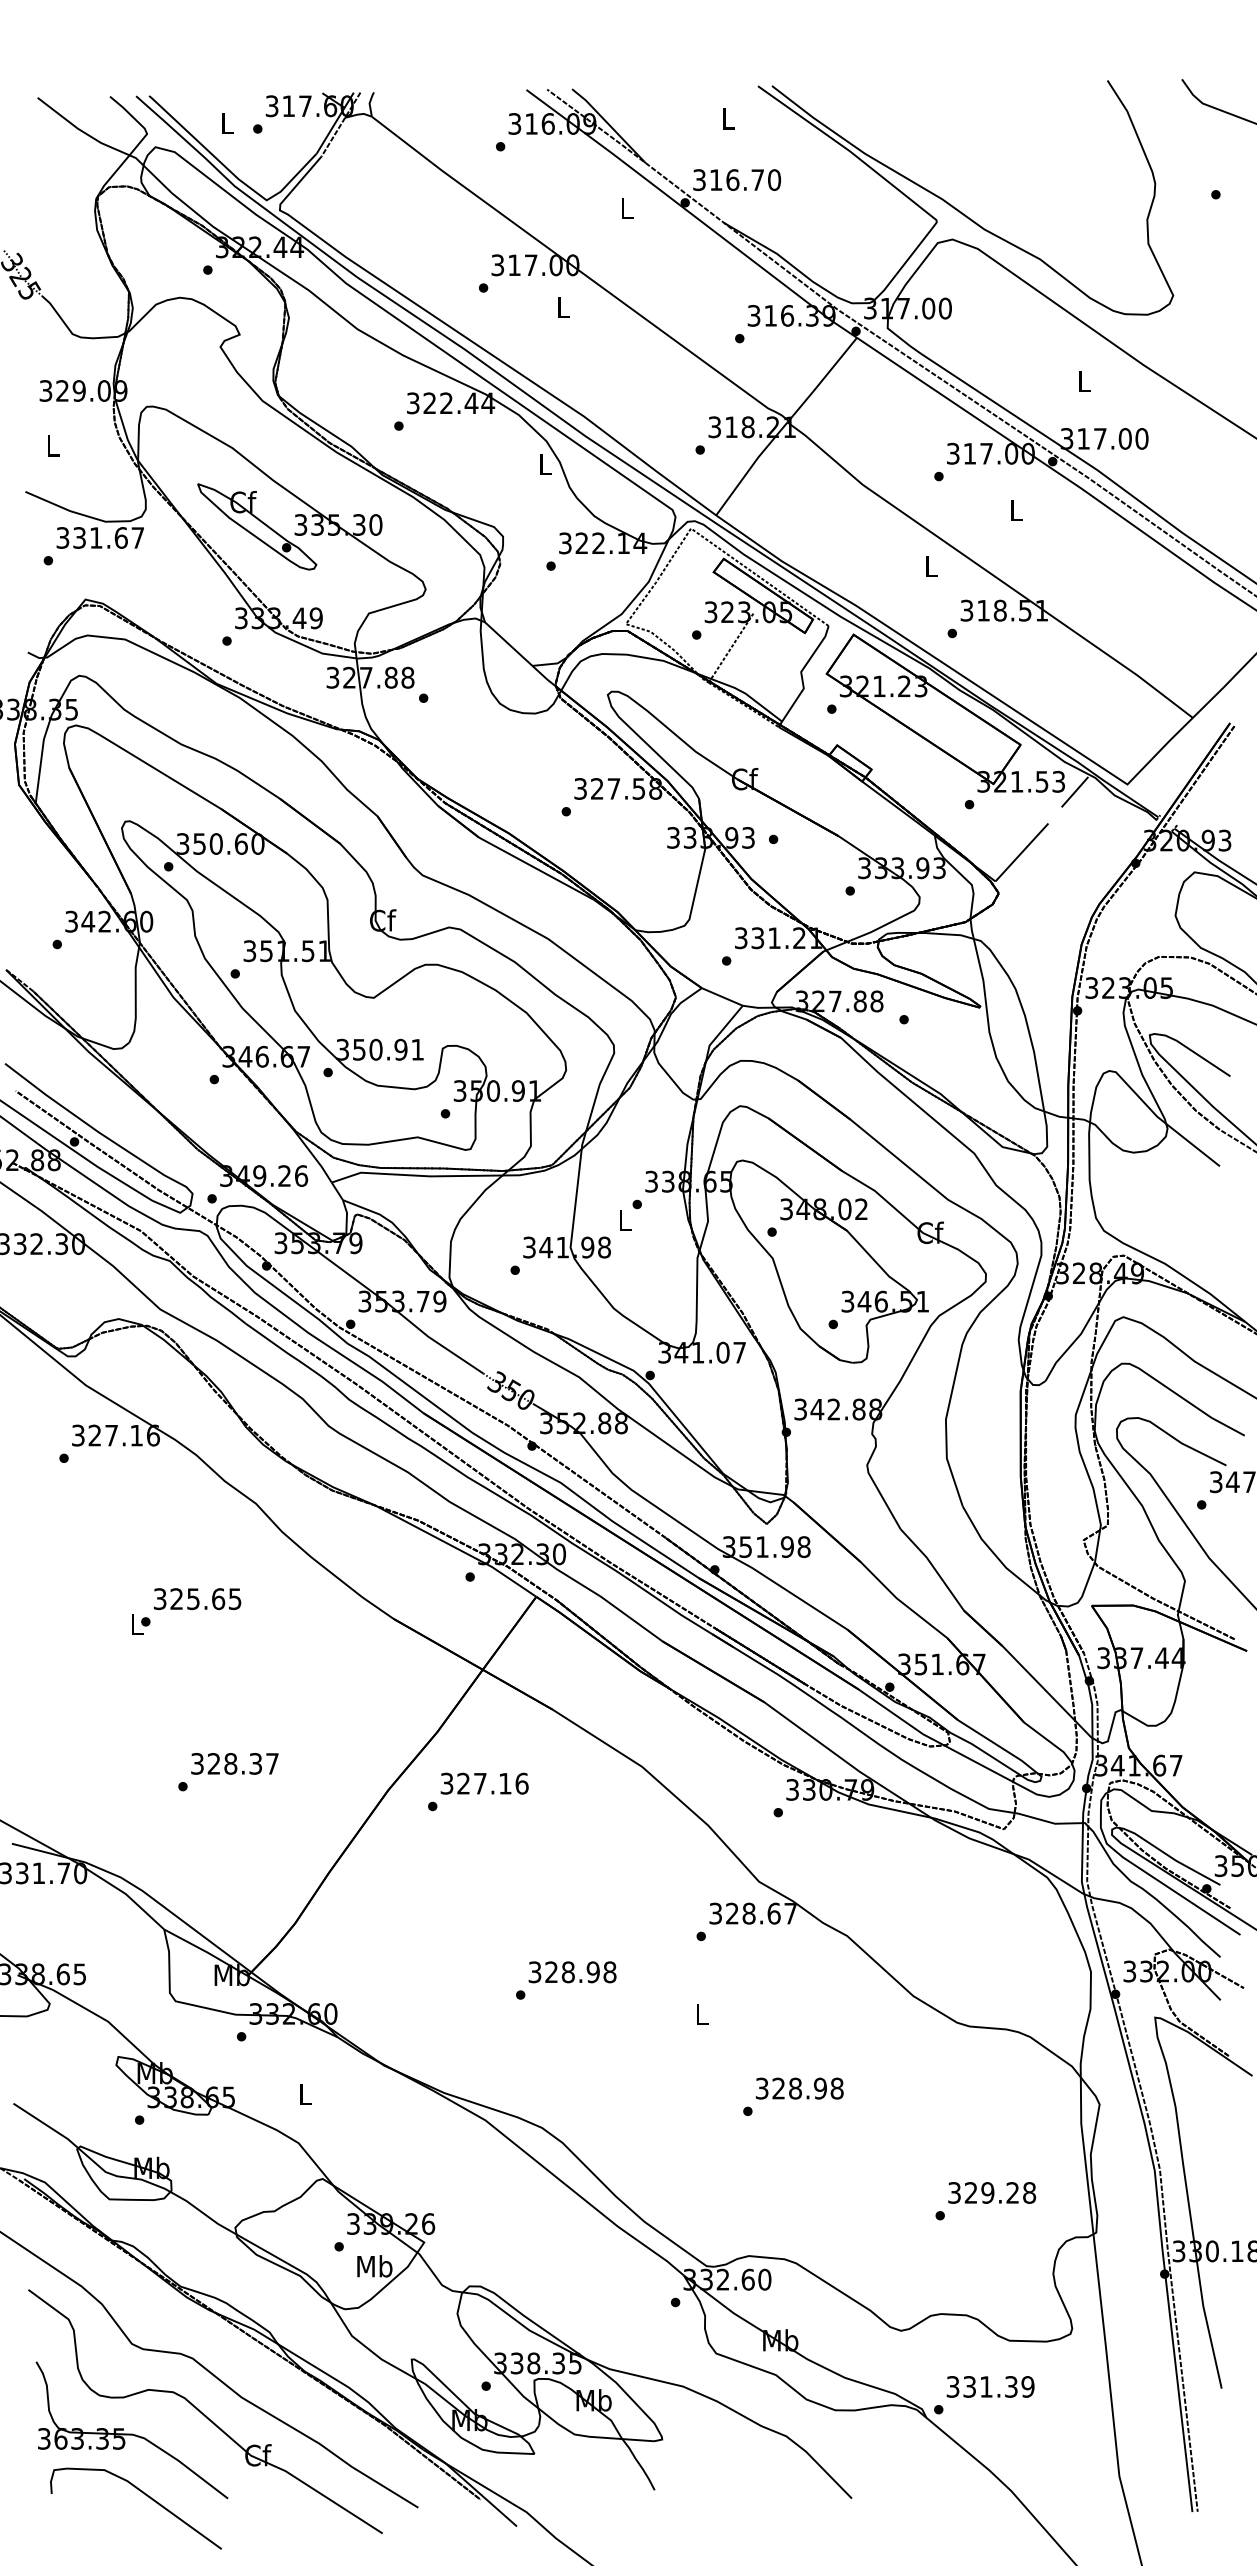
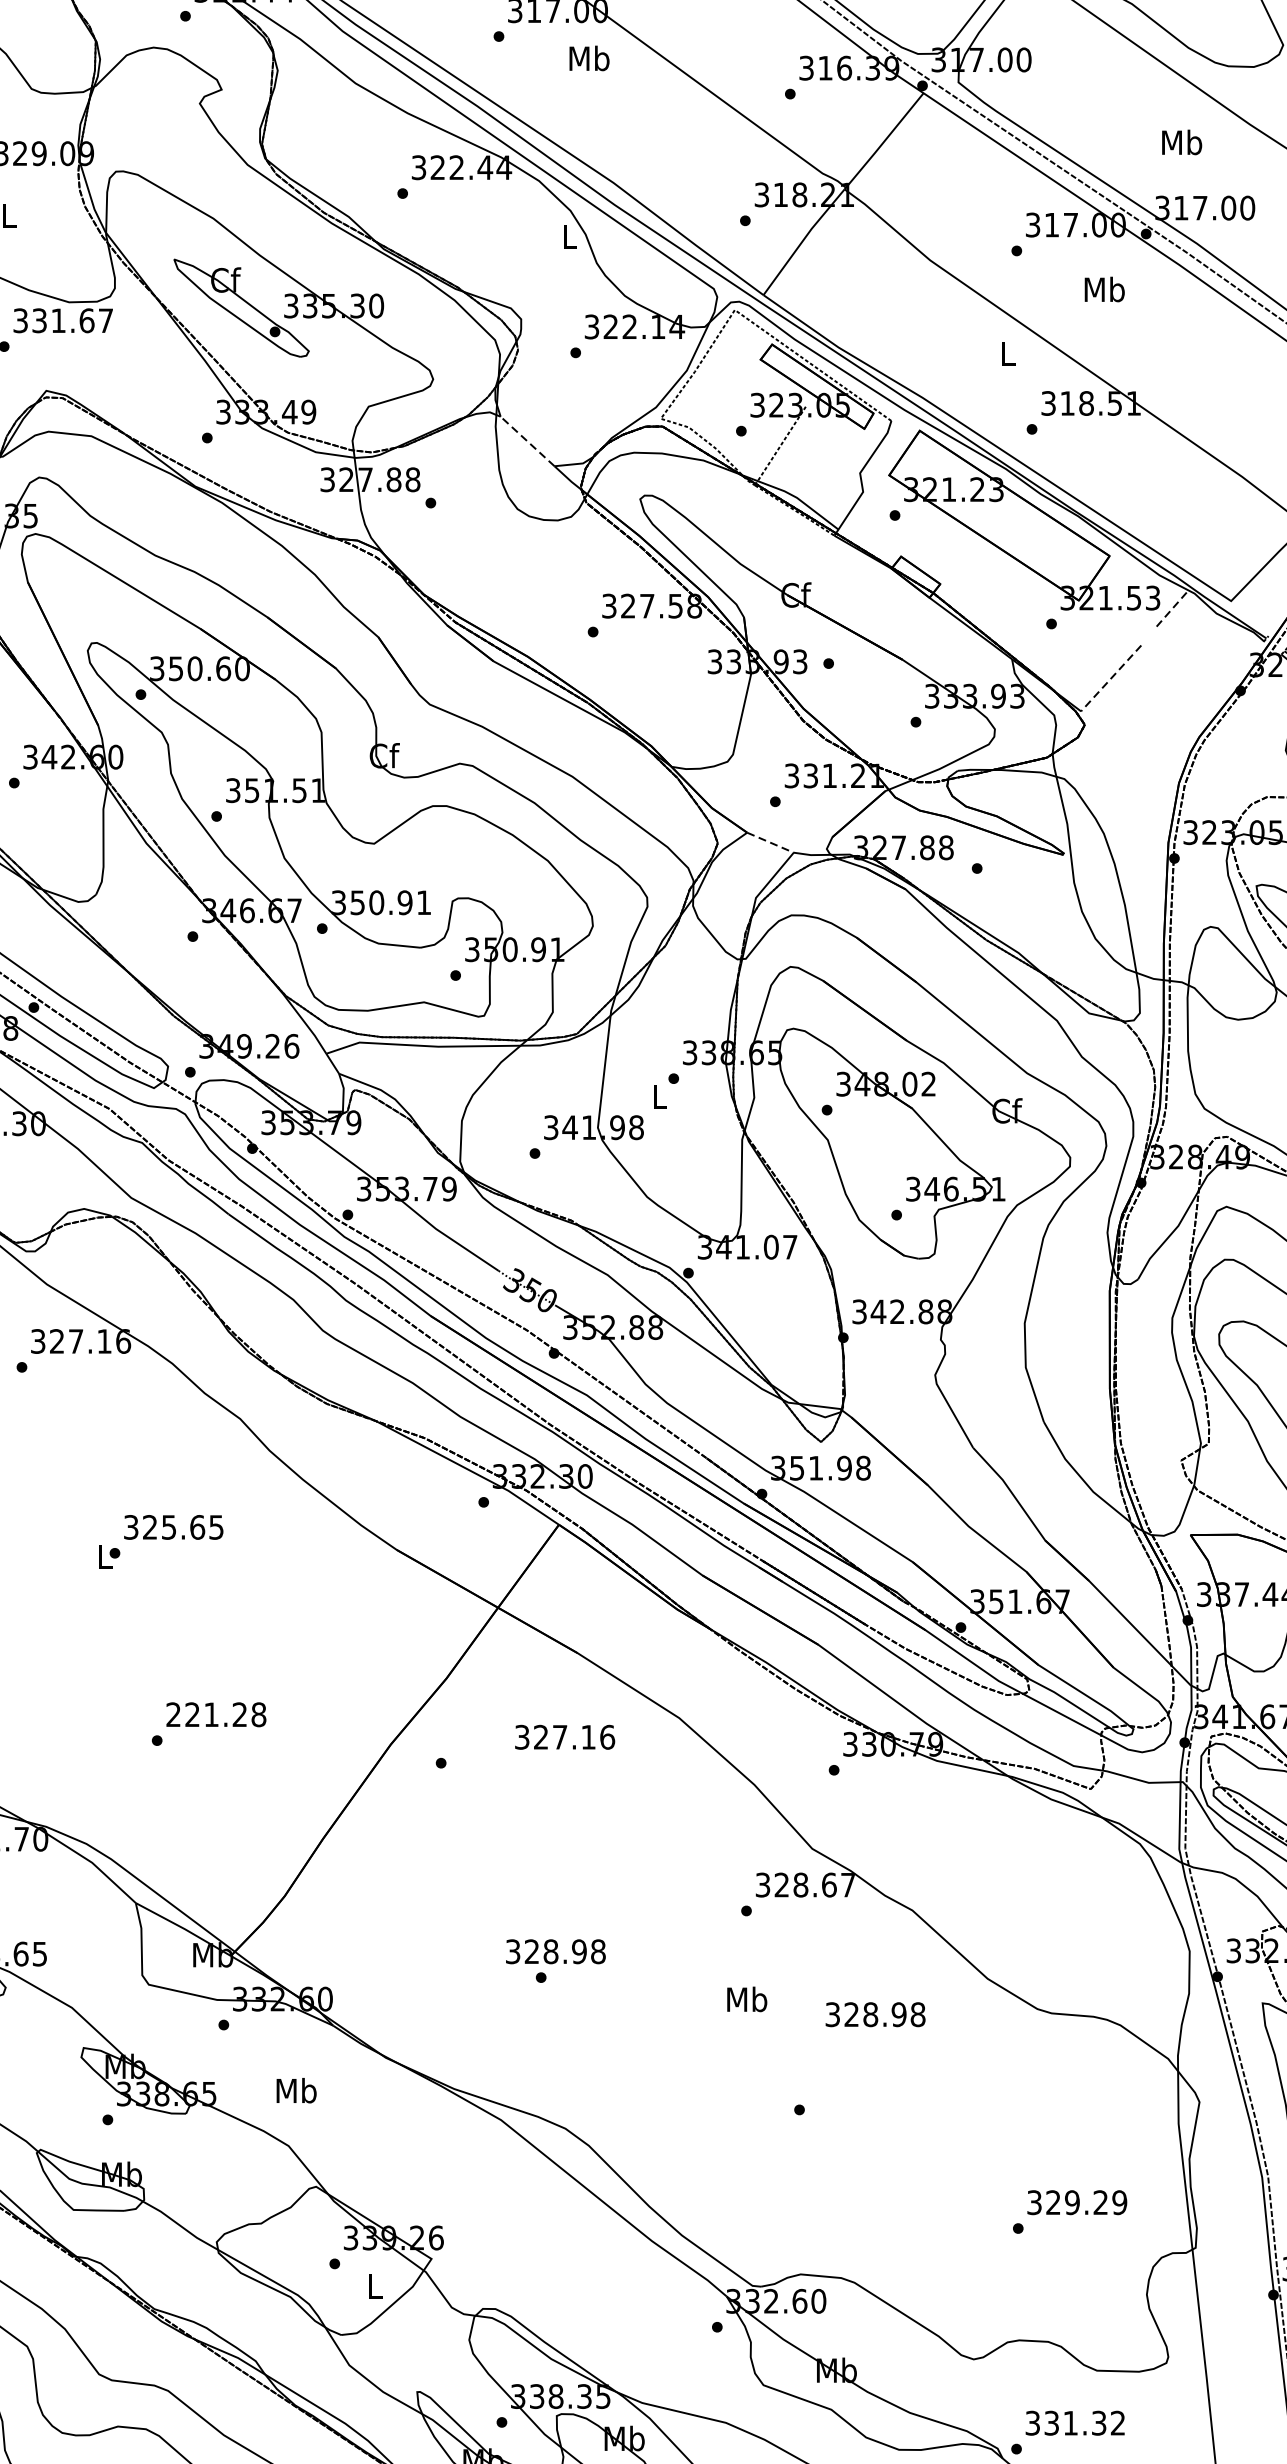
text: (562, 307) -> (588, 58), L -> Mb
text: (1083, 380) -> (1181, 141), L -> Mb
text: (1015, 510) -> (1103, 289), L -> Mb
line: (508, 643) -> (527, 440), solid -> dashed
line: (1074, 792) -> (1170, 610), solid -> dashed
line: (1021, 852) -> (1110, 678), solid -> dashed
line: (722, 997) -> (770, 843), solid -> dashed
text: (234, 1763) -> (215, 1714), 328.37 -> 221.28
text: (484, 1783) -> (564, 1737), moved
text: (572, 1972) -> (555, 1951), moved
text: (701, 2014) -> (746, 1999), L -> Mb
text: (799, 2088) -> (875, 2014), moved
text: (305, 2094) -> (296, 2090), L -> Mb
text: (1029, 2192) -> (1119, 2202), 329.28 -> 329.29
text: (374, 2266) -> (374, 2286), Mb -> L
text: (1027, 2386) -> (1117, 2422), 331.39 -> 331.32

